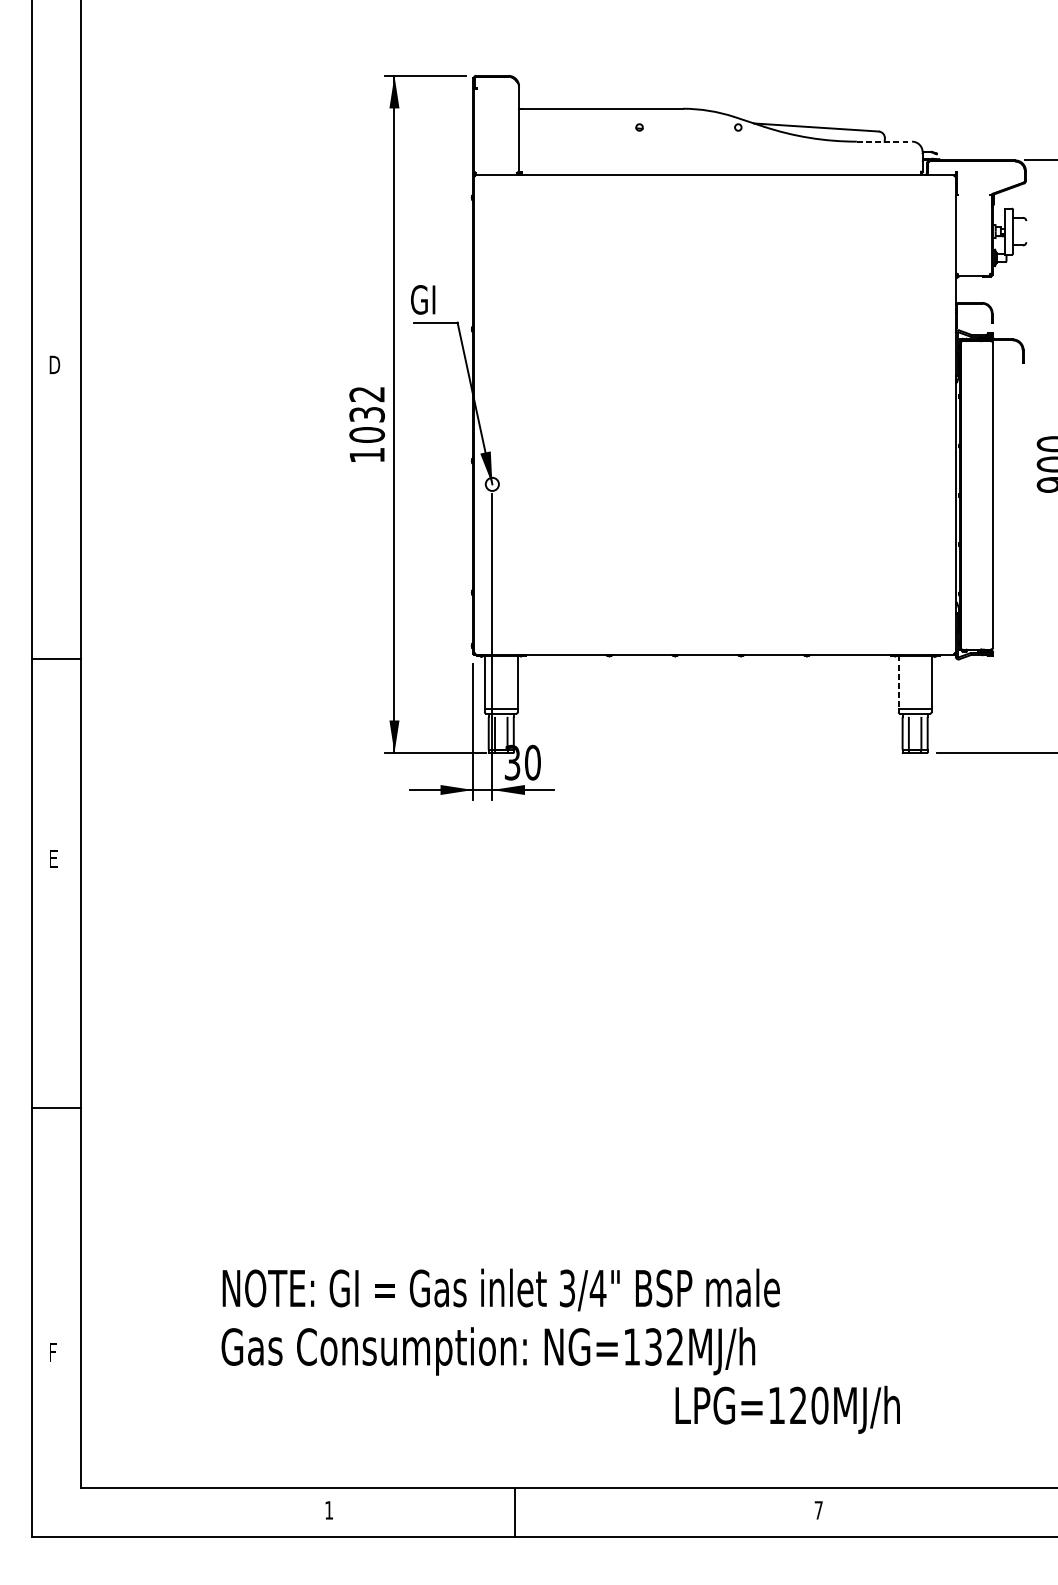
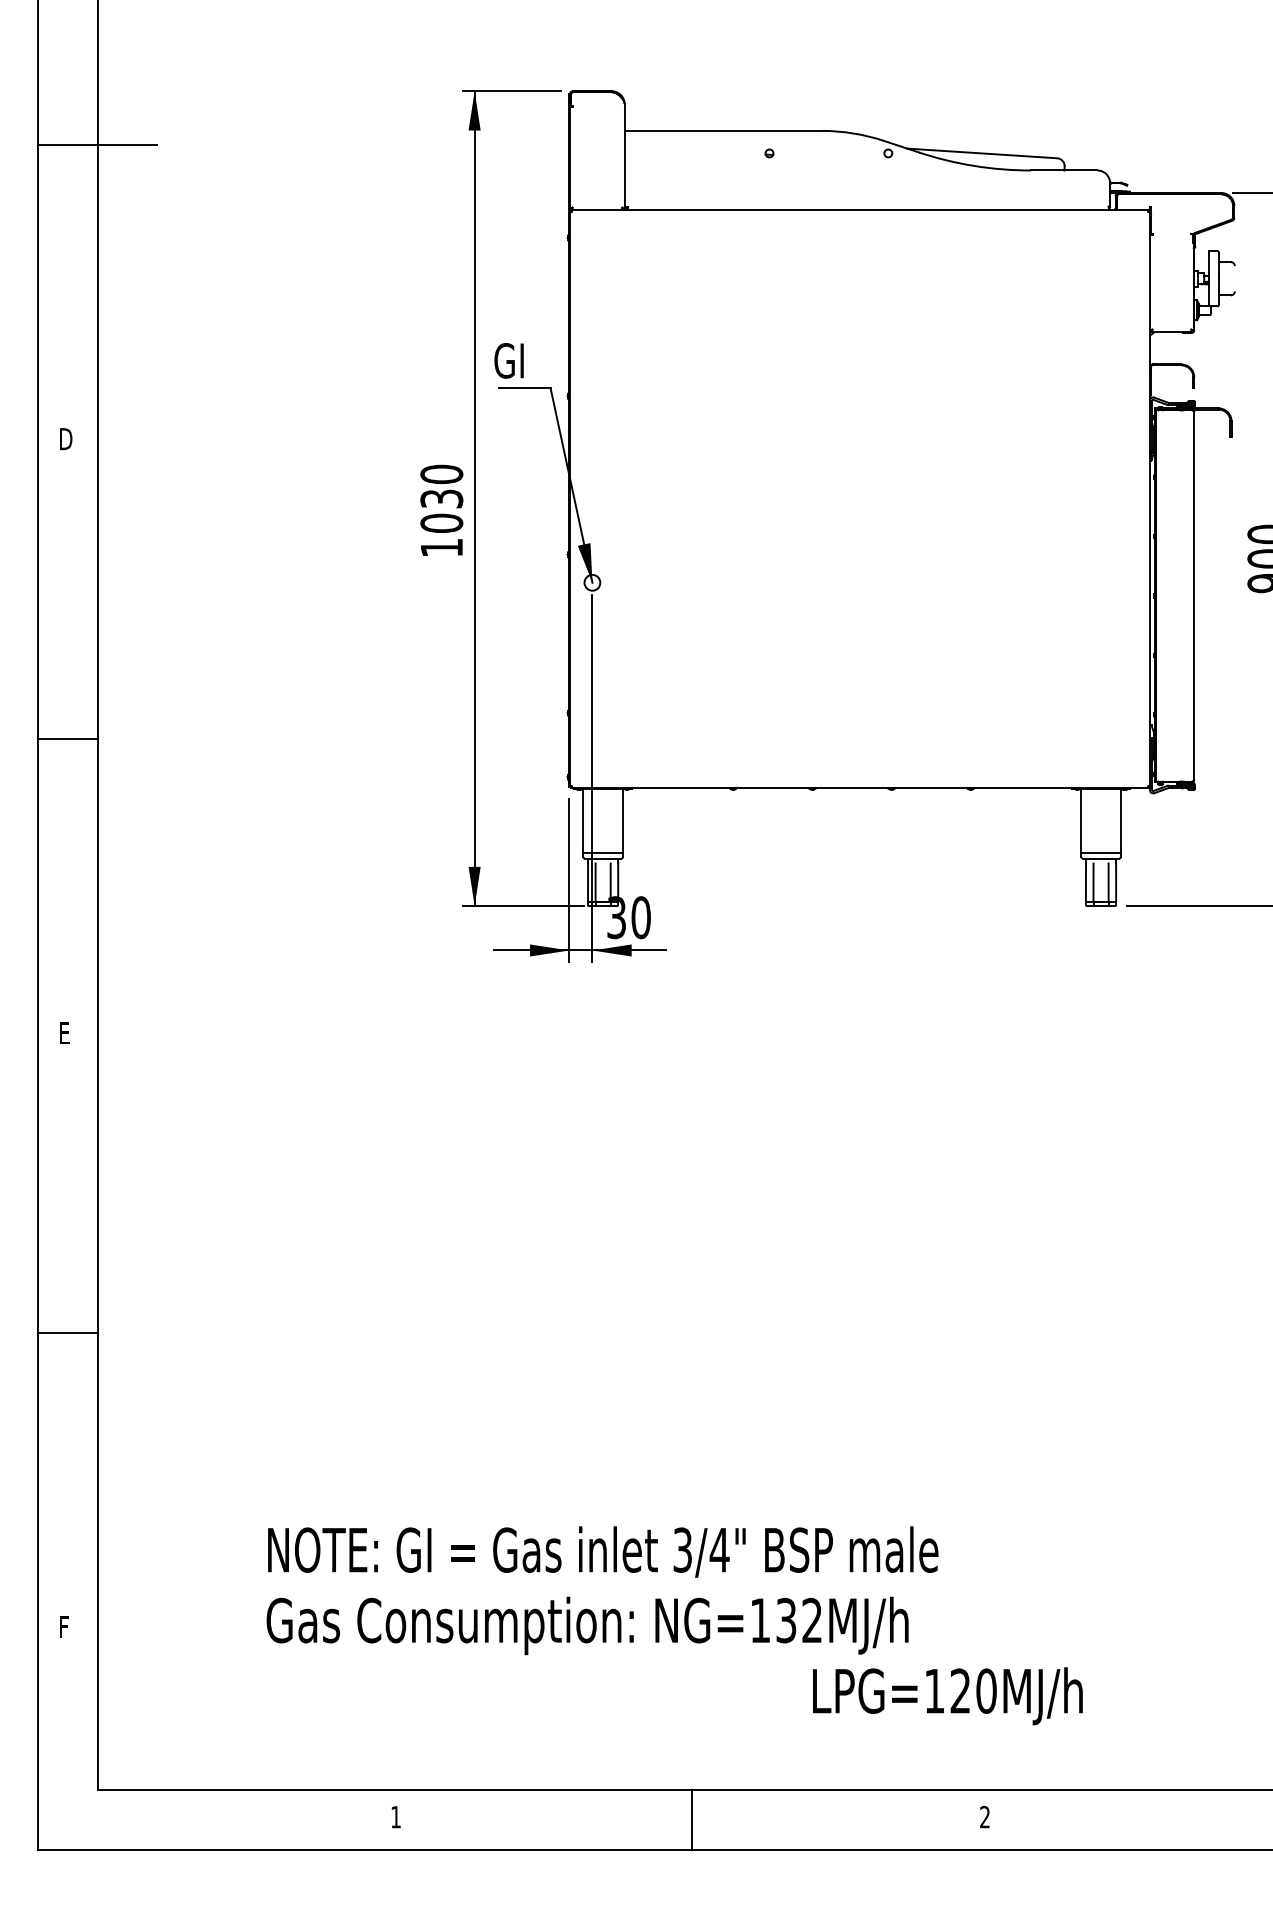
line: (80, 120) -> (97, 145), added
line: (884, 141) -> (1064, 170), dashed -> solid
text: (366, 394) -> (441, 474), 1032 -> 1030
line: (56, 659) -> (67, 739), moved
line: (898, 682) -> (1081, 821), dashed -> solid
text: (818, 1509) -> (984, 1816), 7 -> 2
line: (514, 1512) -> (691, 1819), moved

